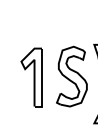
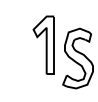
part: (31, 77) -> (43, 45), moved

